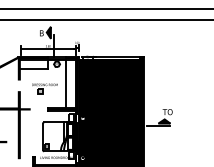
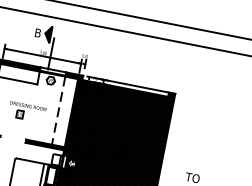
line: (66, 84) -> (58, 111), solid -> dashed

